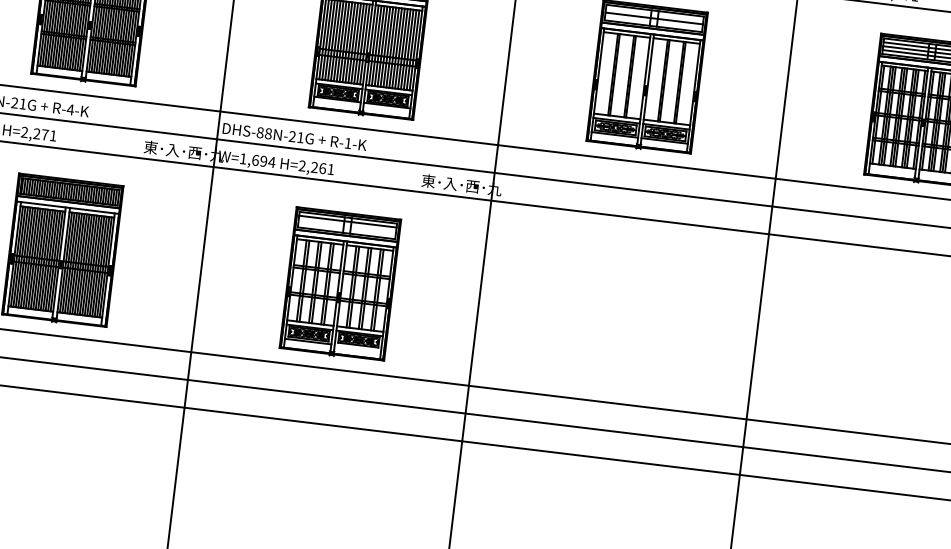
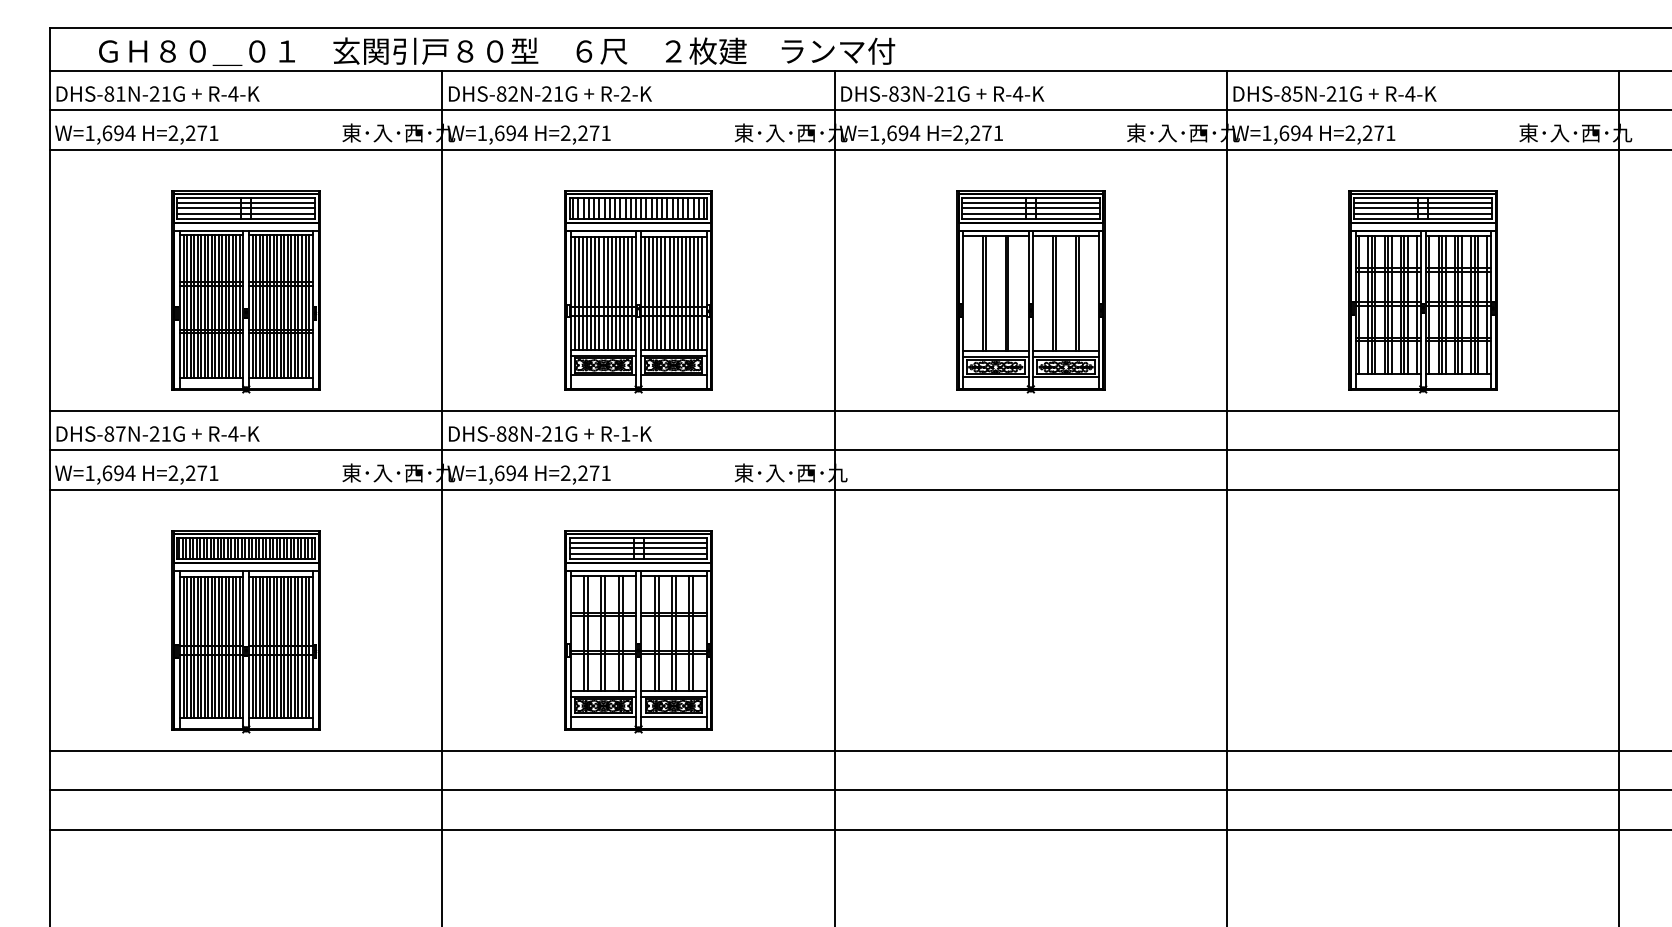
line: (654, 14) -> (1030, 203), added
line: (653, 22) -> (1030, 213), added
text: (322, 168) -> (594, 473), H=2,261 -> H=2,271
line: (347, 225) -> (638, 548), added
line: (346, 229) -> (638, 553), added
line: (357, 347) -> (673, 716), added

